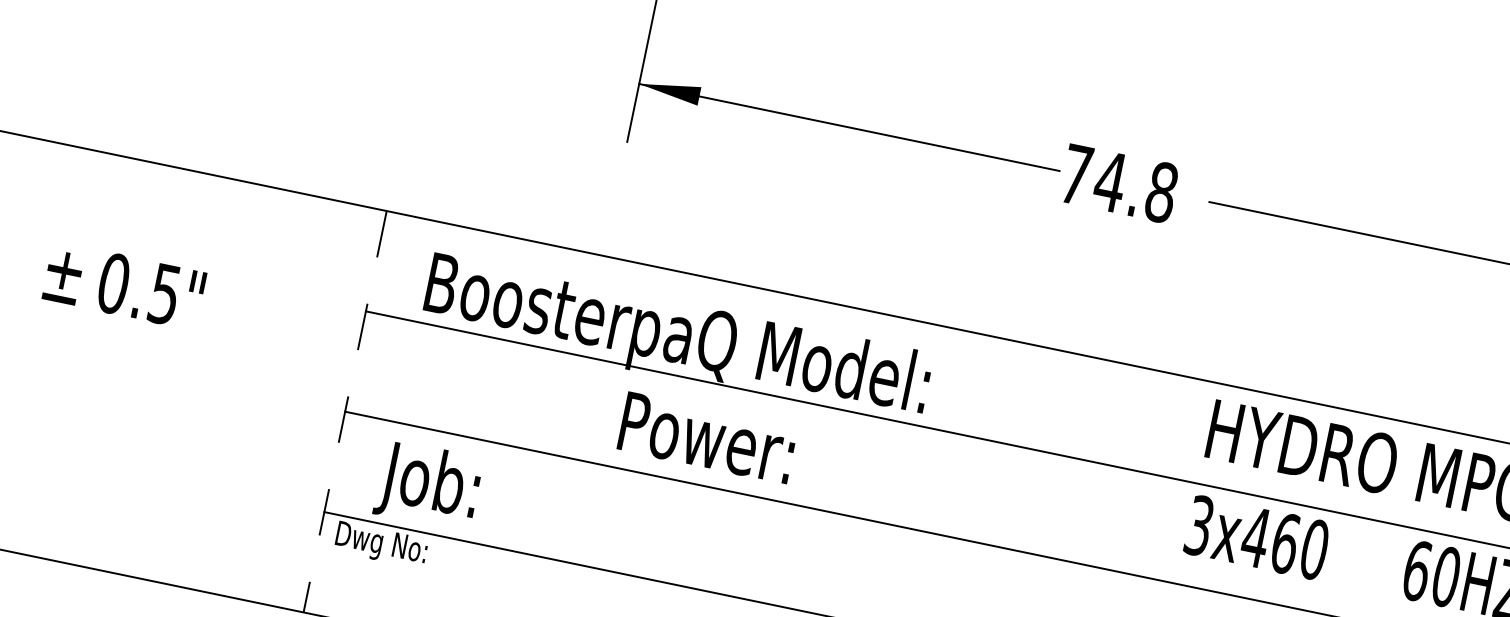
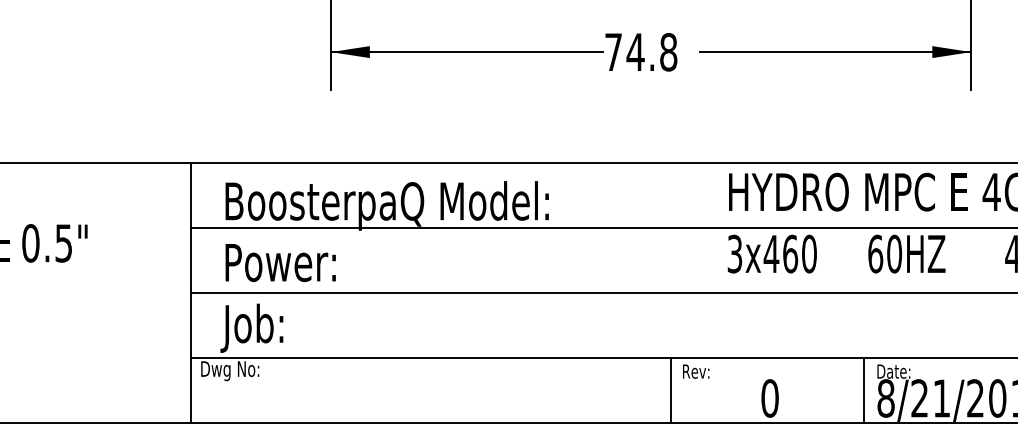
line: (344, 412) -> (190, 293), dashed -> solid
text: (707, 437) -> (280, 262), moved

